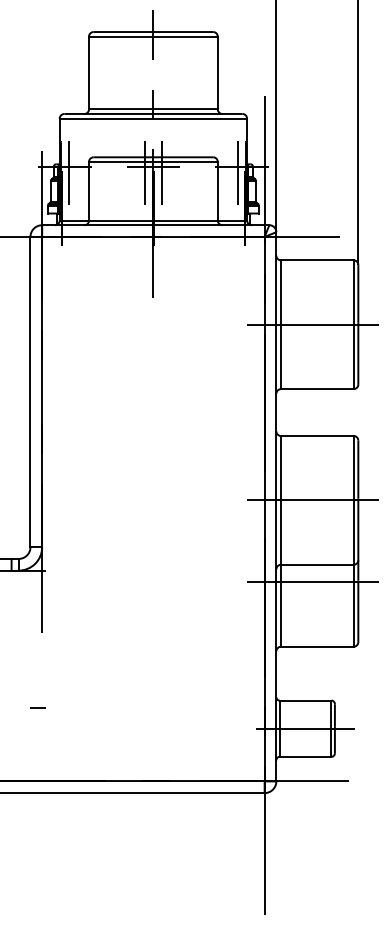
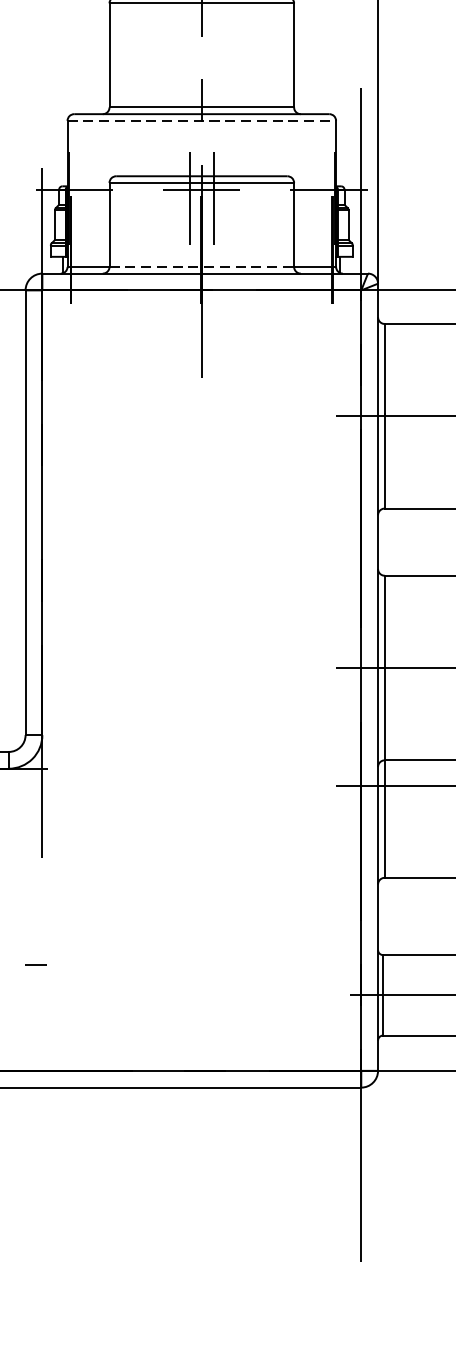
line: (153, 118) -> (201, 120), solid -> dashed
line: (69, 172) -> (81, 198), removed
line: (237, 172) -> (322, 198), removed
line: (153, 220) -> (201, 266), solid -> dashed

